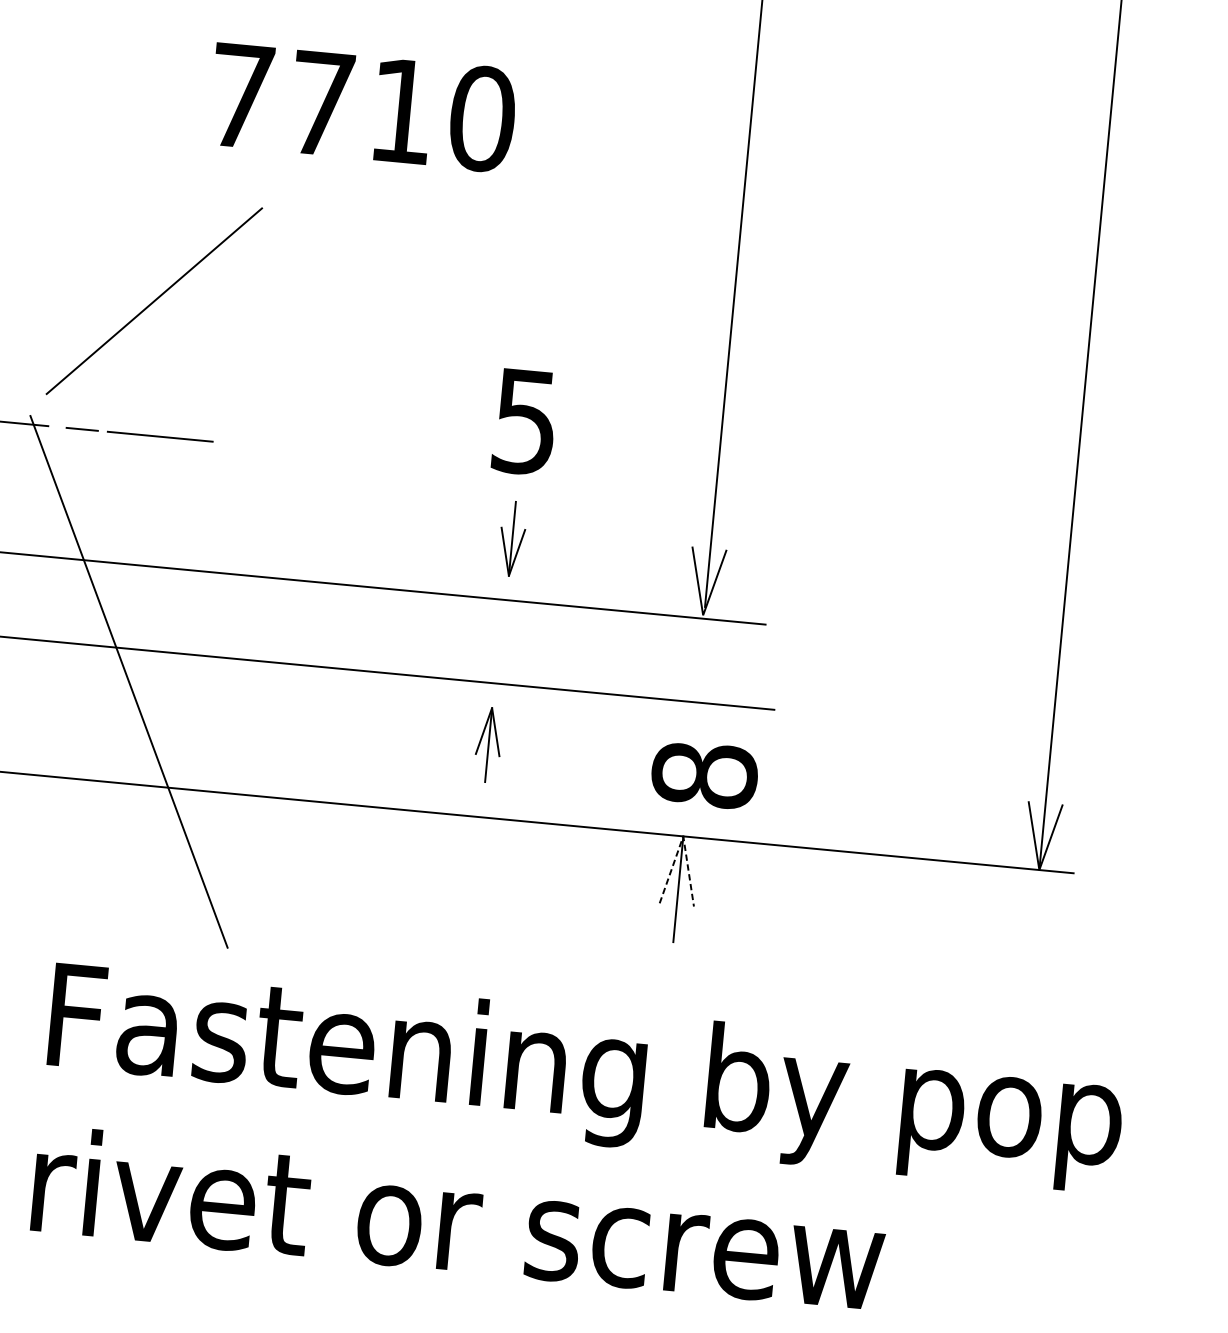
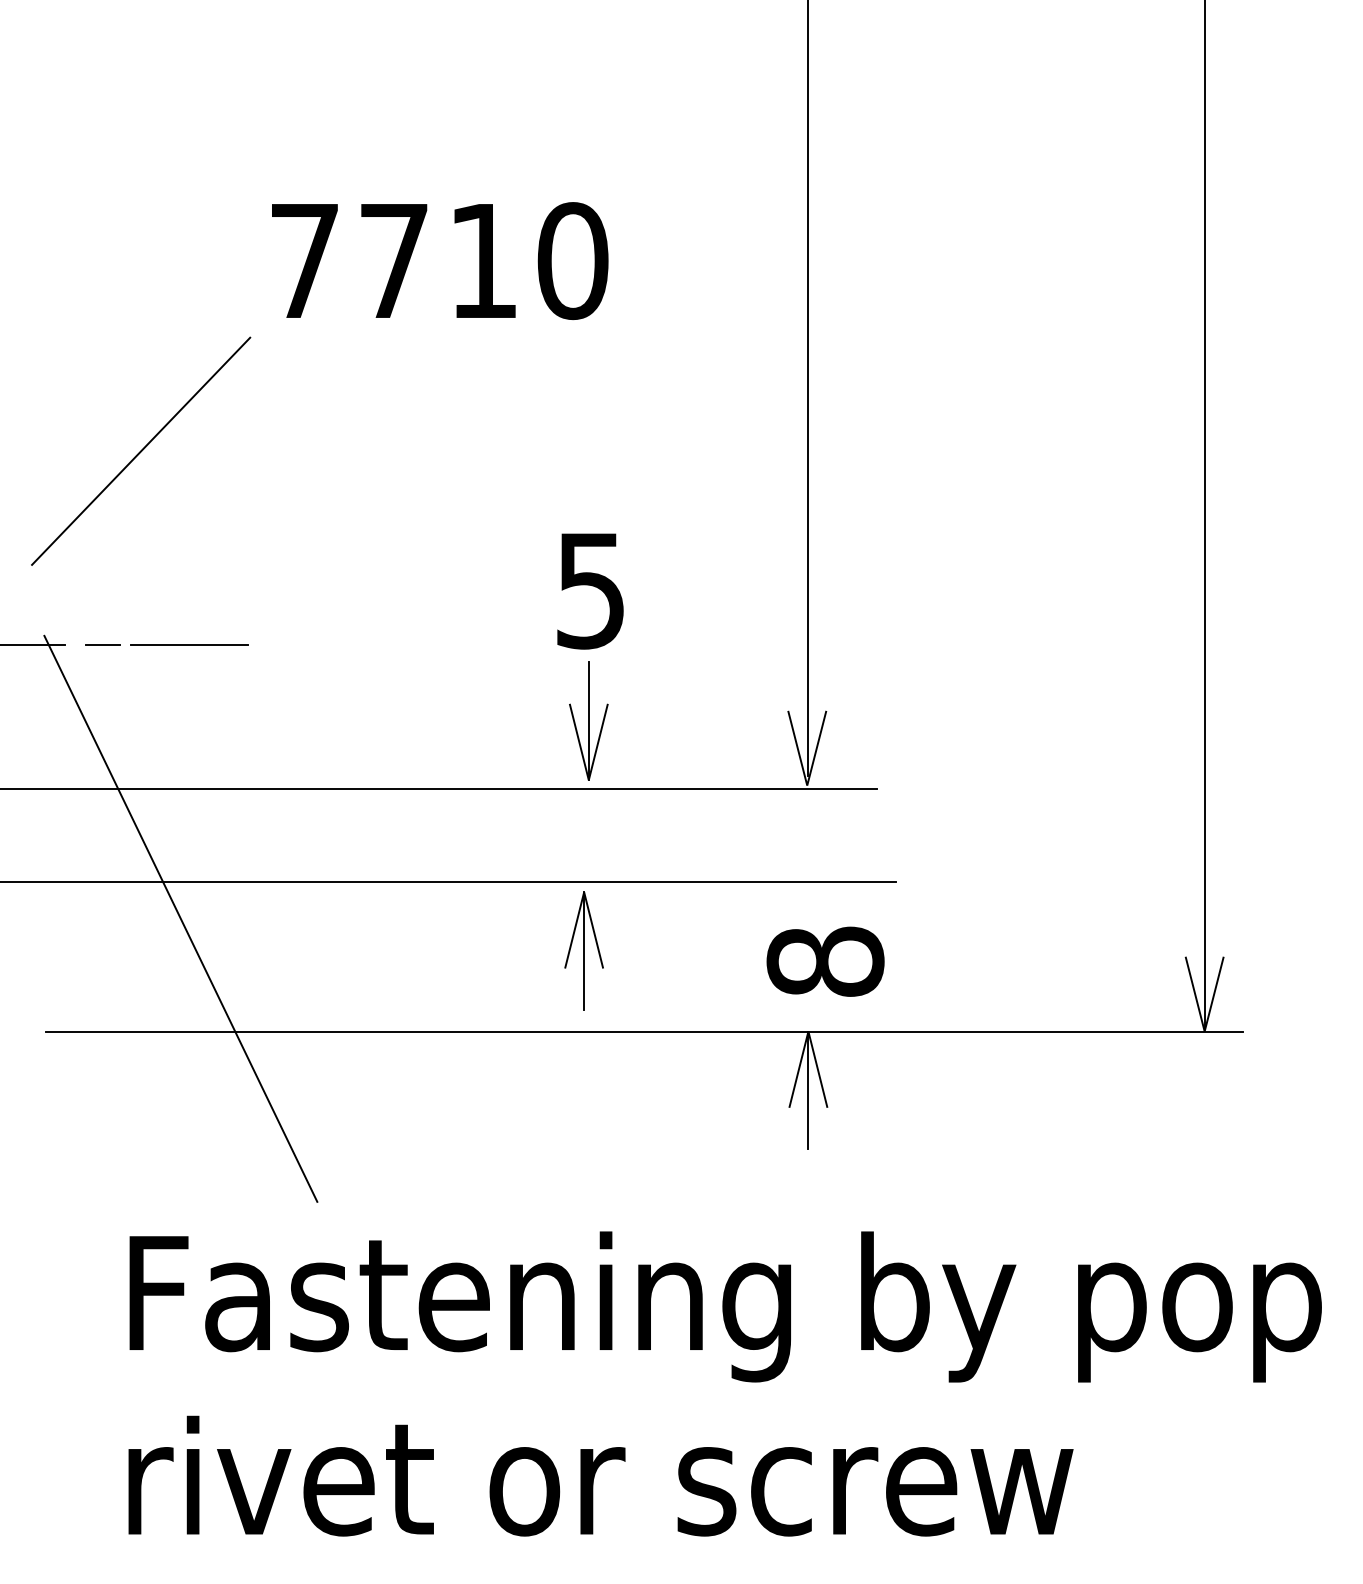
text: (363, 107) -> (440, 260), moved
line: (154, 300) -> (141, 450), moved
part: (512, 538) -> (588, 720), size x1.43
part: (488, 744) -> (583, 950), size x1.43
line: (683, 836) -> (808, 1031), dashed -> solid

